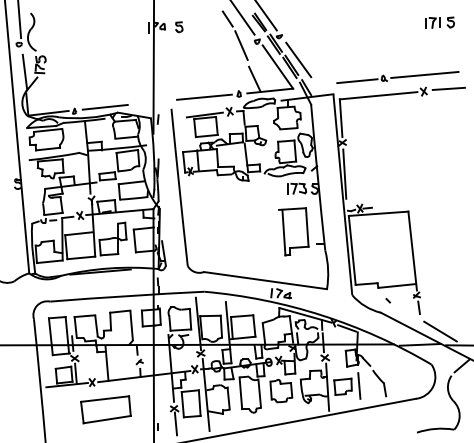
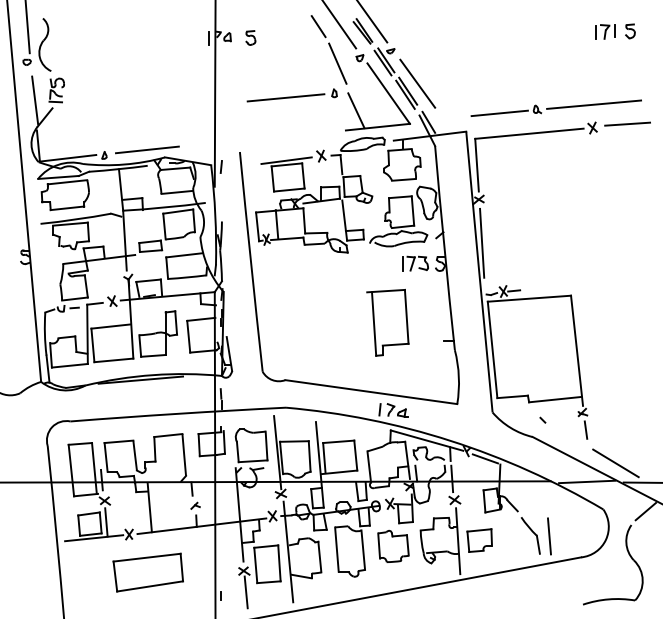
part: (208, 95) -> (291, 95), moved
part: (293, 231) -> (387, 322), moved
line: (359, 386) -> (549, 536), moved

